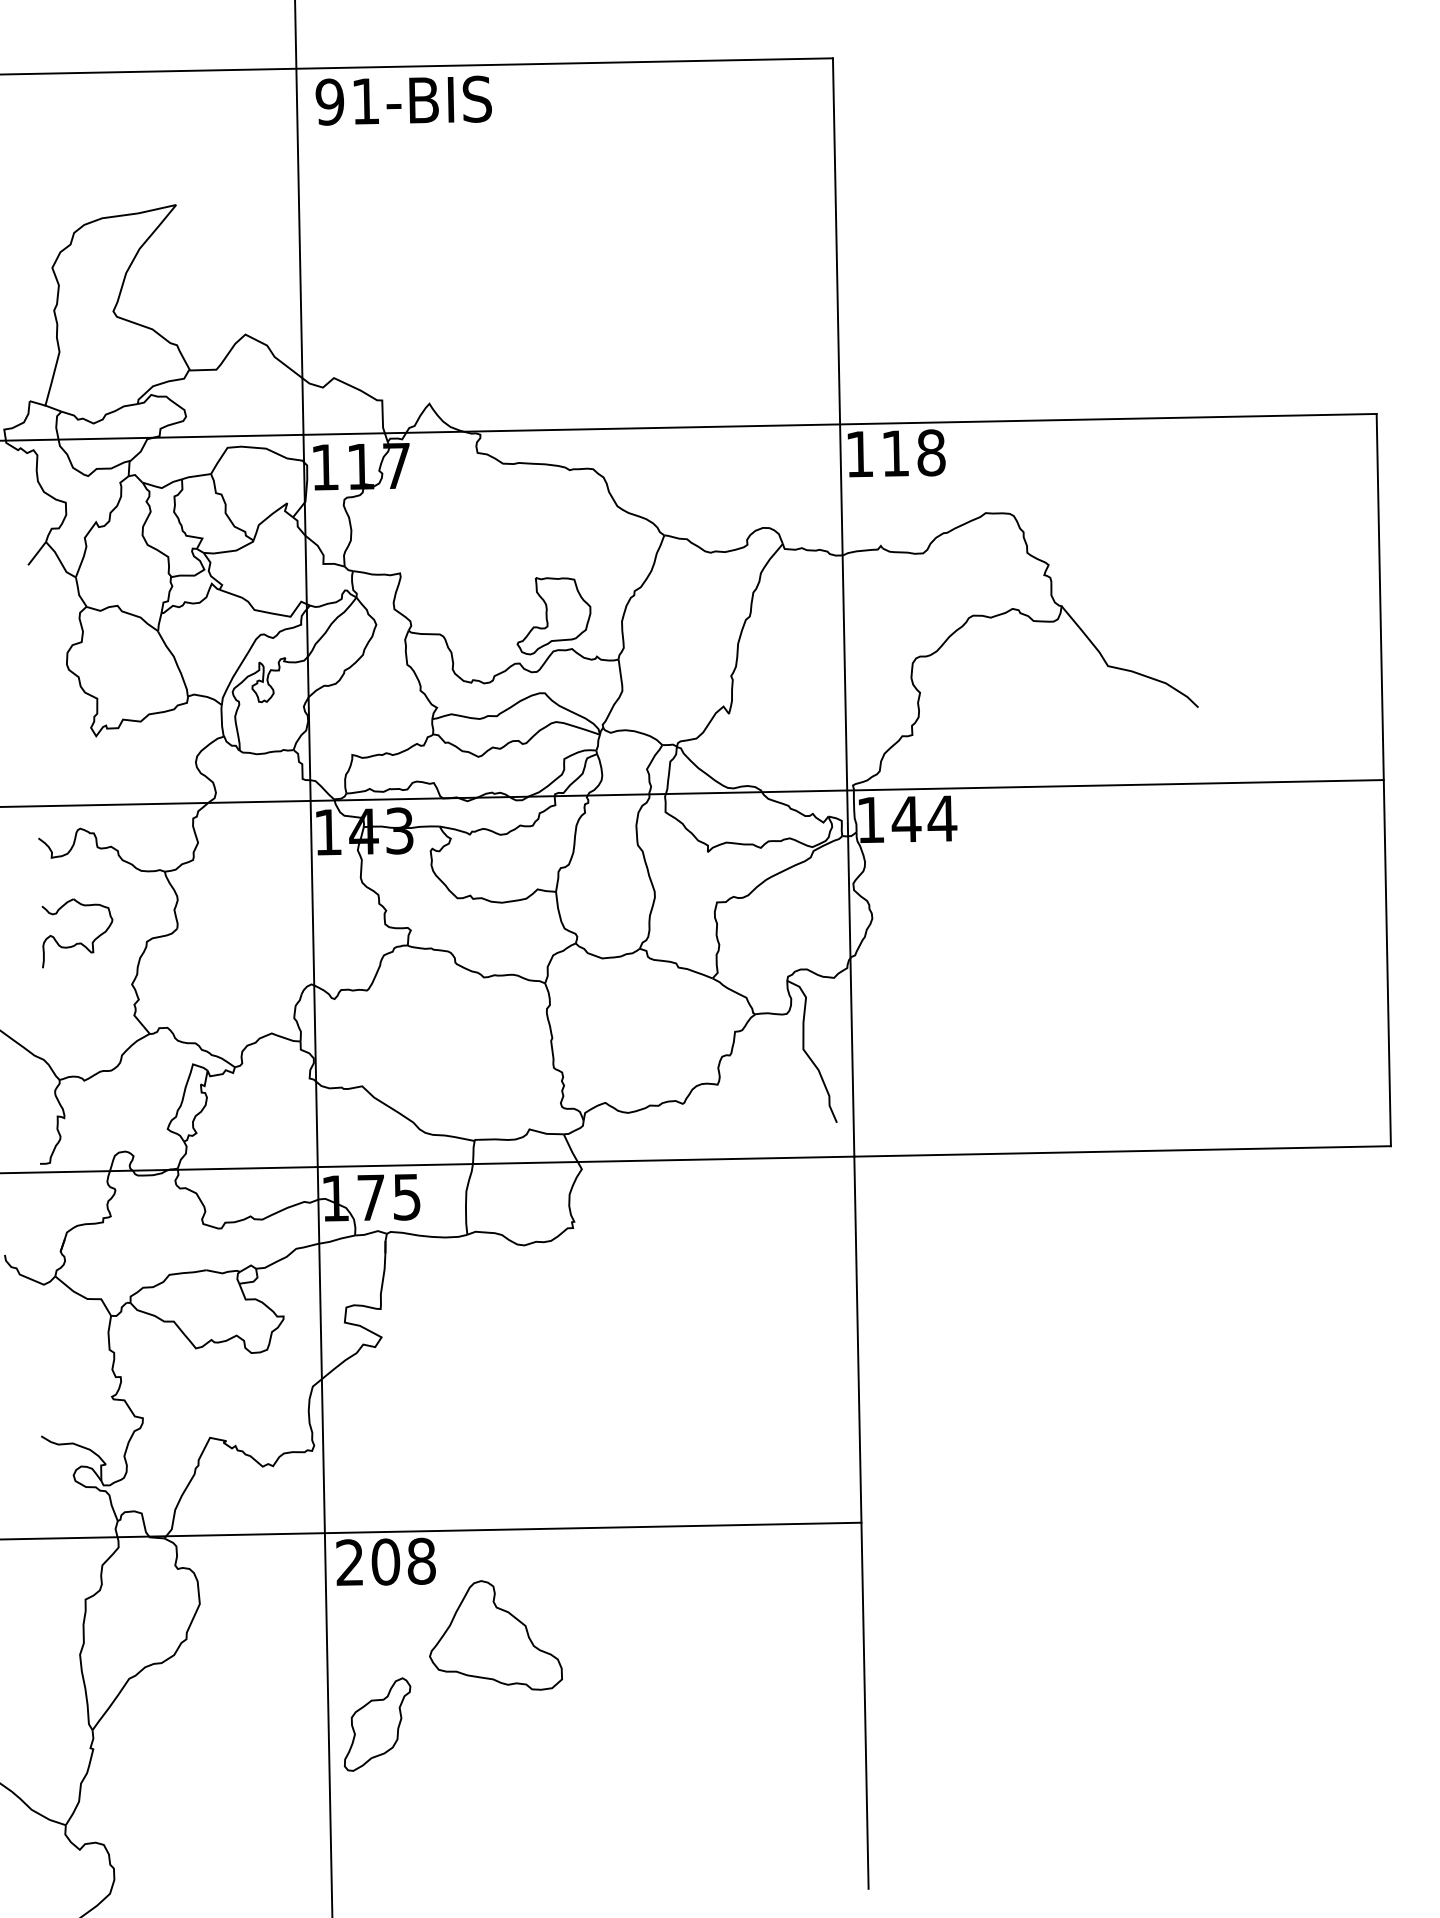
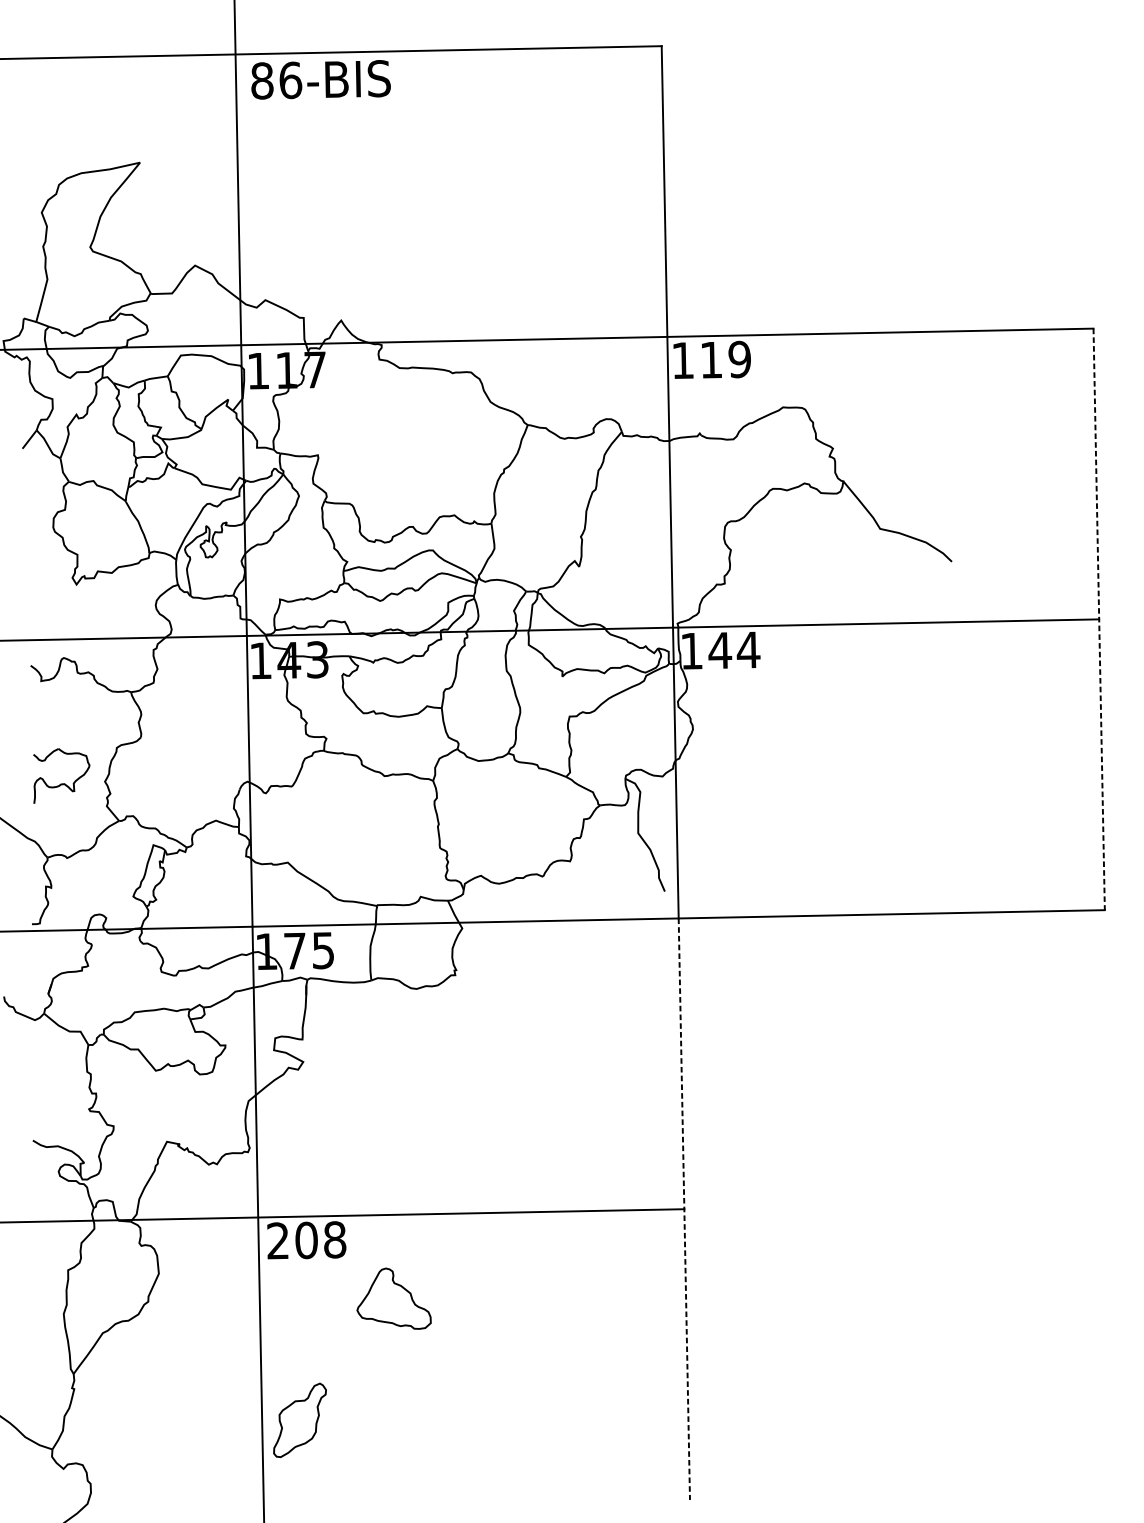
text: (347, 101) -> (276, 80), 91-BIS -> 86-BIS
text: (931, 452) -> (739, 359), 118 -> 119
part: (553, 616) -> (439, 489), removed
line: (1383, 780) -> (1098, 619), solid -> dashed
part: (77, 942) -> (61, 783), moved
line: (861, 1523) -> (684, 1209), solid -> dashed
part: (495, 1635) -> (393, 1298), size x0.7
part: (377, 1724) -> (299, 1420), moved

